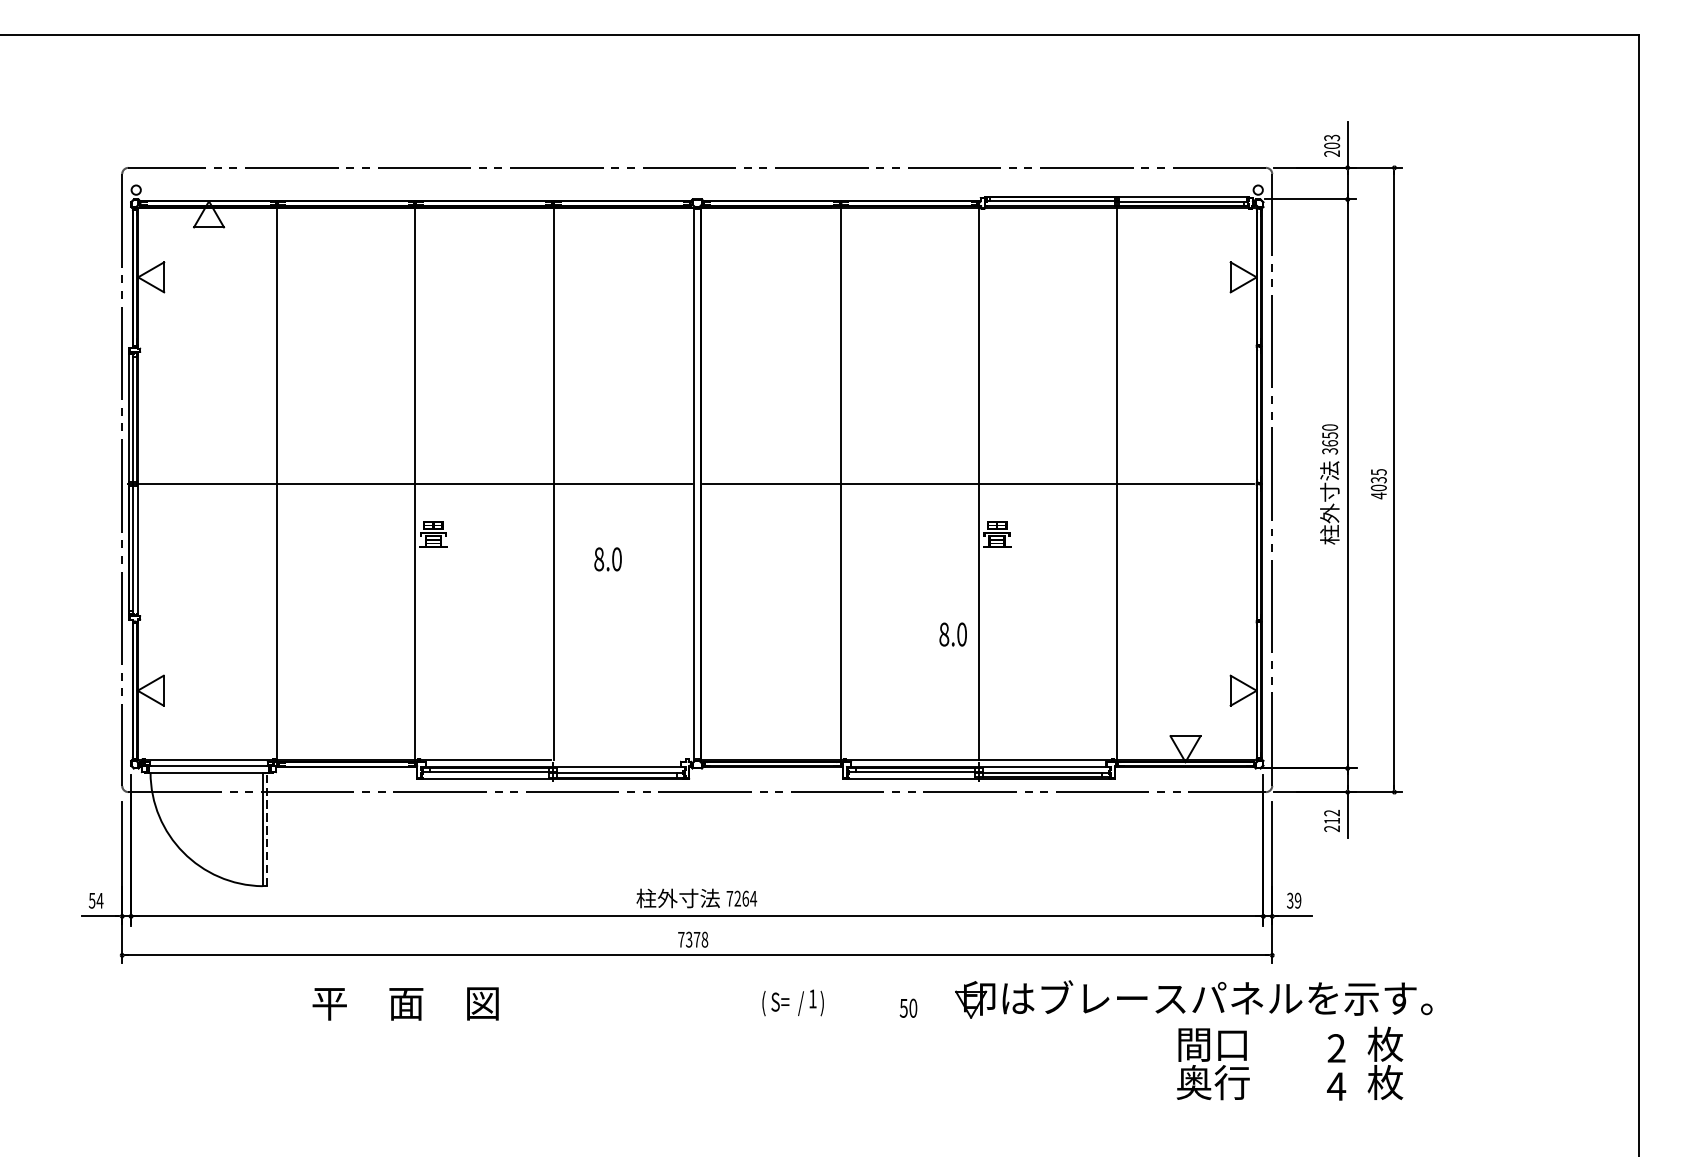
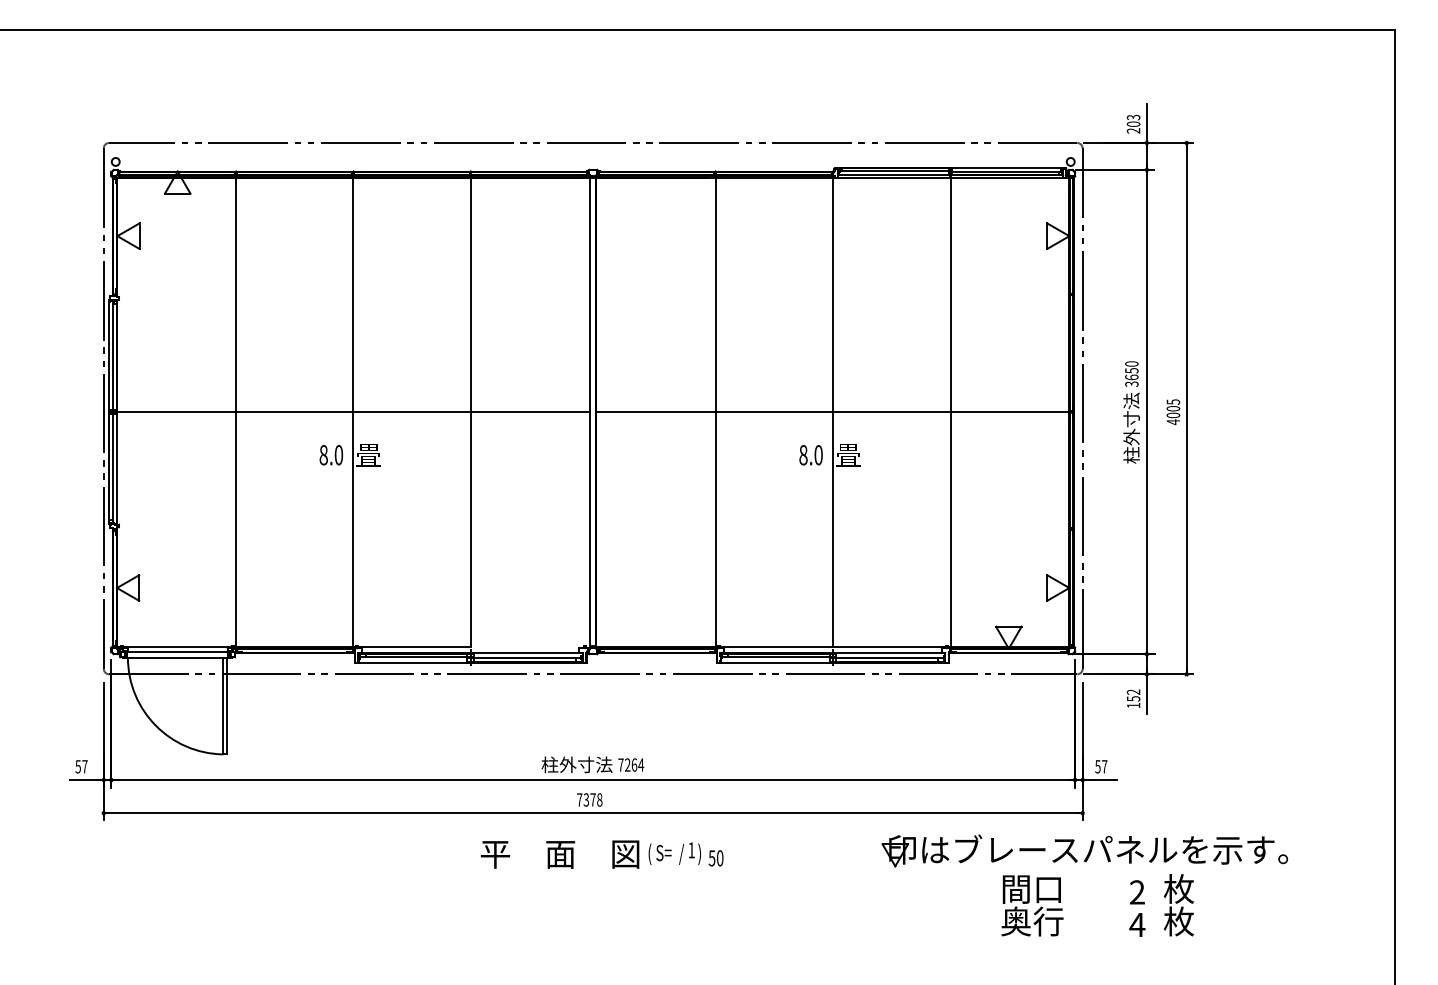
text: (1378, 479) -> (1173, 408), 4035 -> 4005
text: (607, 559) -> (330, 455), moved
text: (952, 634) -> (810, 455), moved
text: (1331, 825) -> (1133, 702), 212 -> 152
line: (267, 828) -> (227, 705), dashed -> solid
text: (99, 900) -> (84, 766), 54 -> 57
text: (1294, 900) -> (1101, 766), 39 -> 57
part: (1193, 999) -> (1084, 850), moved
text: (404, 1003) -> (559, 854), moved
text: (907, 1008) -> (715, 858), moved

